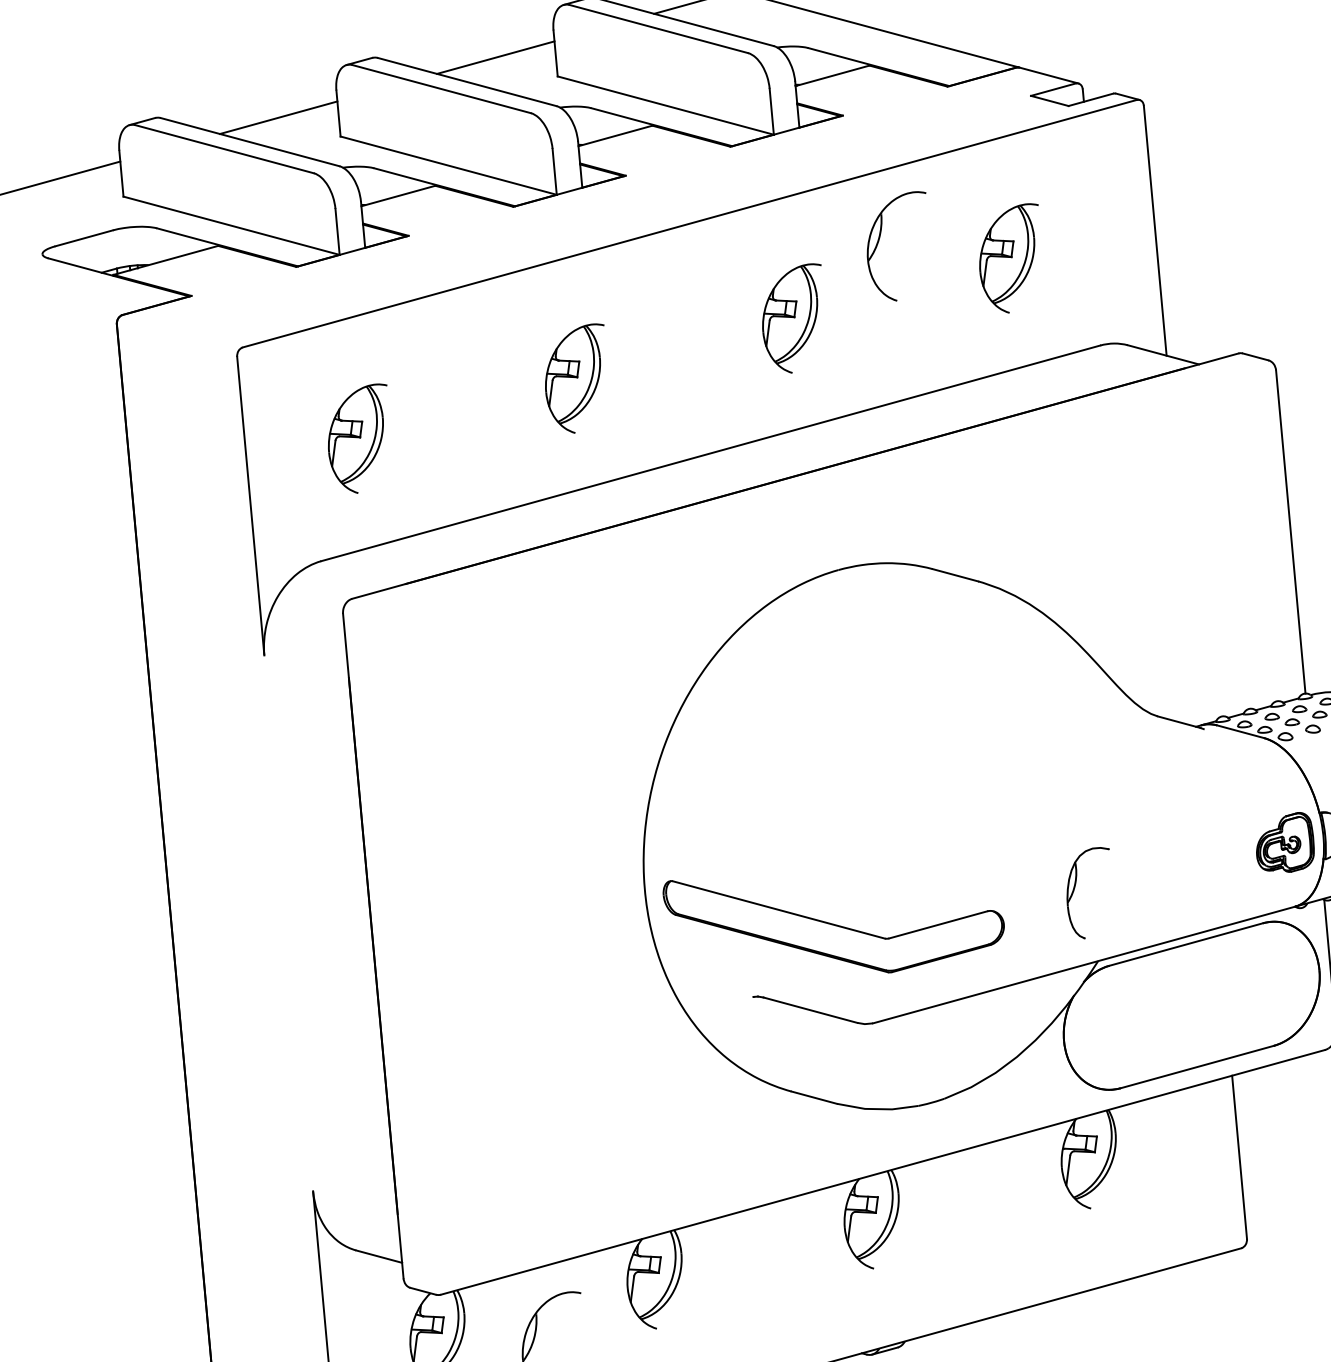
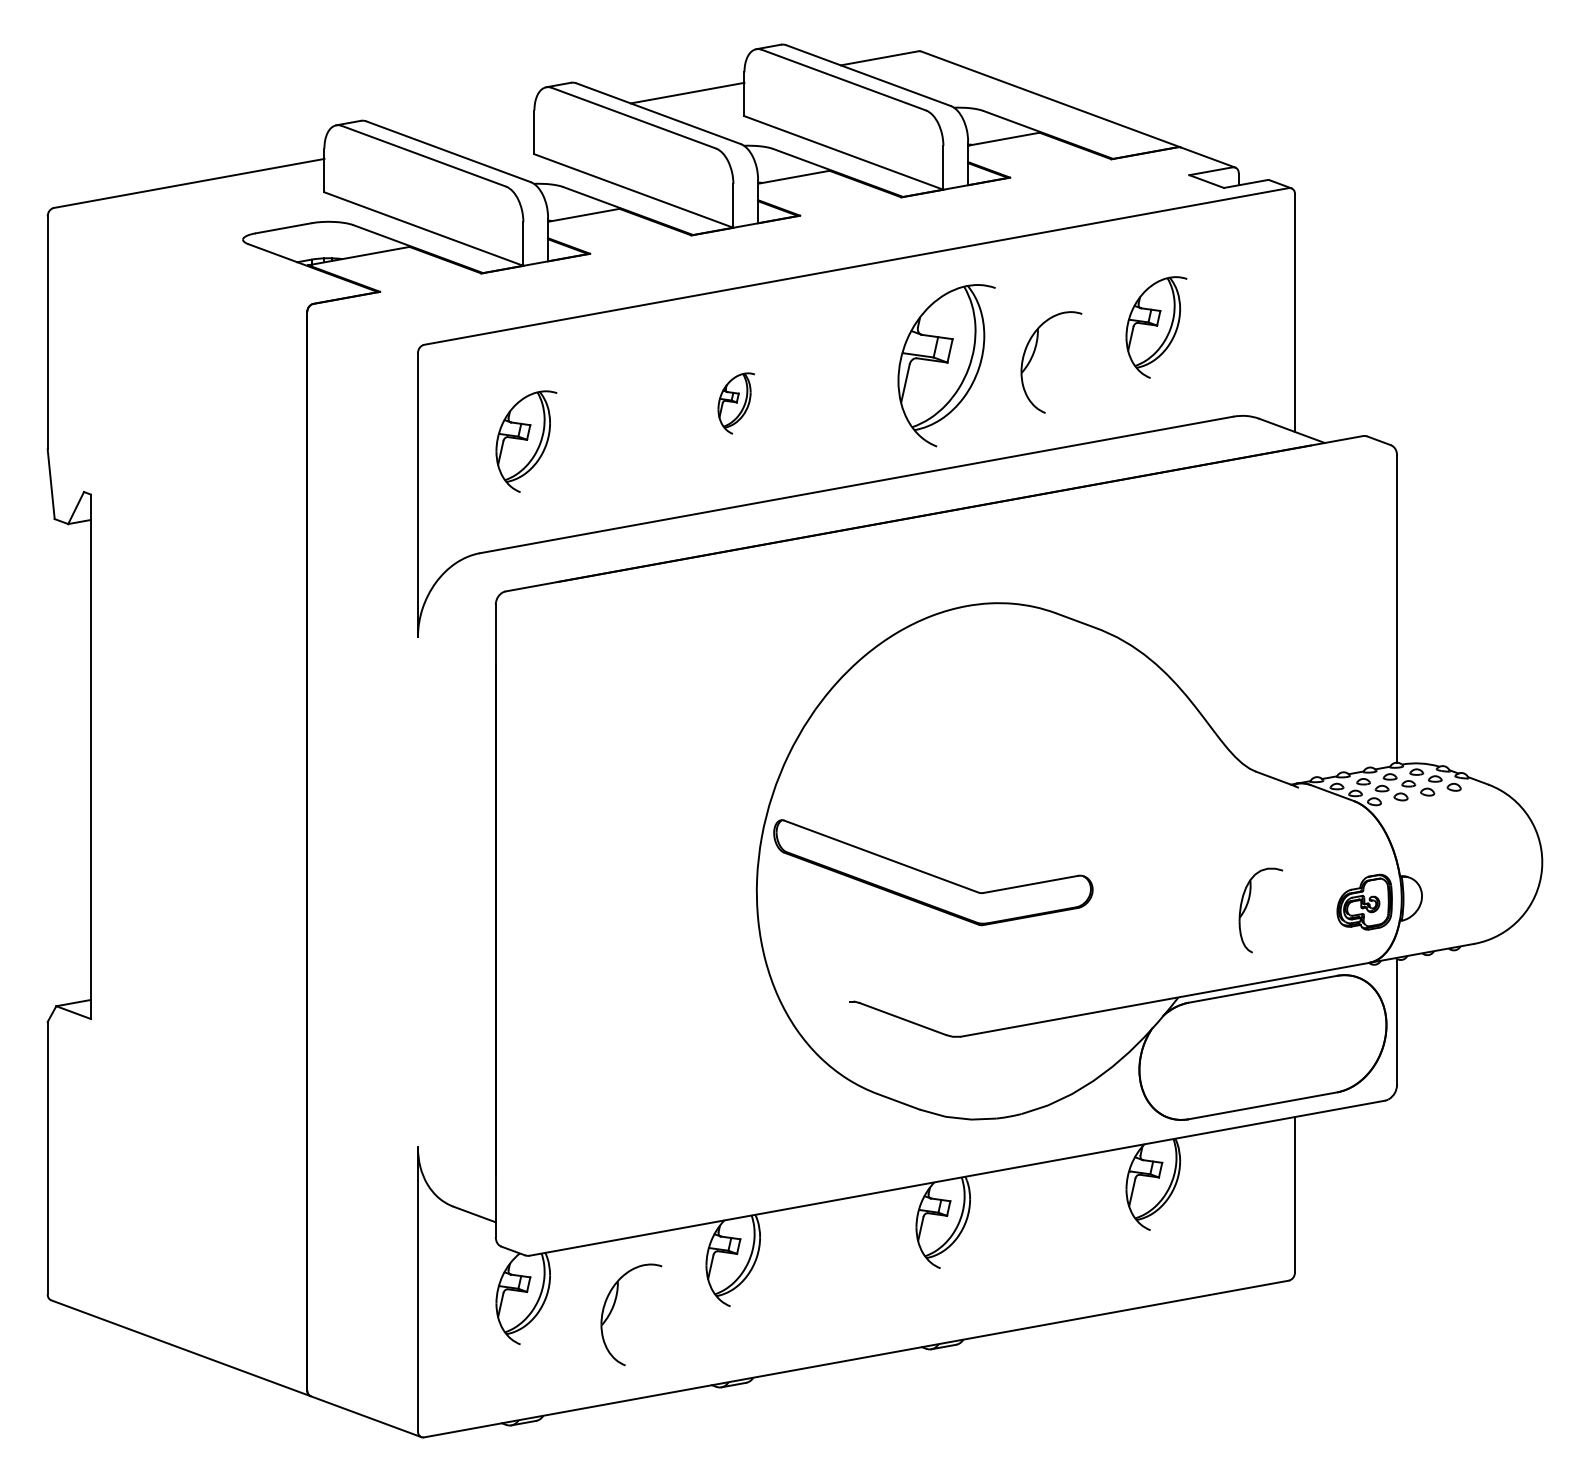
line: (278, 117) -> (477, 130), removed
part: (879, 240) -> (1034, 354), moved
part: (793, 319) -> (946, 365), size x1.6
part: (576, 379) -> (736, 403), size x0.6
part: (1075, 888) -> (1248, 904), moved
part: (834, 921) -> (933, 872), moved

